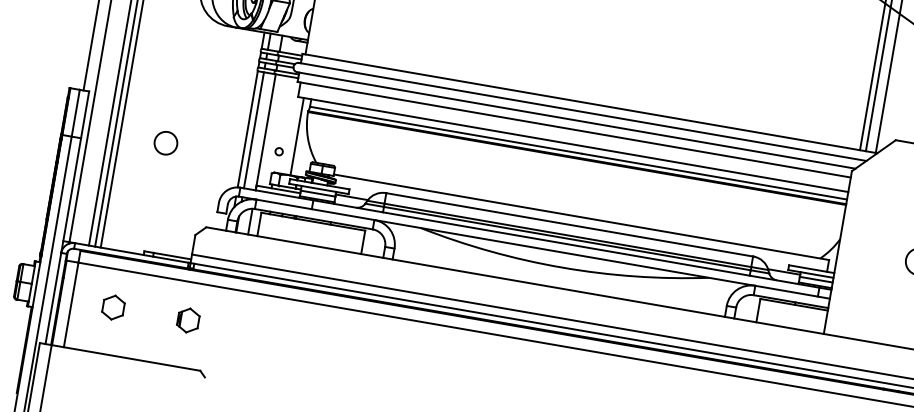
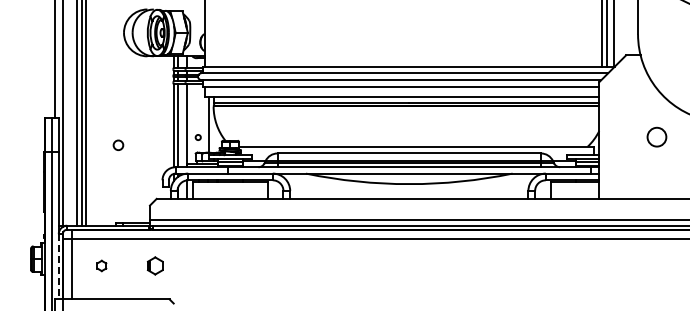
circle: (165, 143) -> (118, 145), size x0.6
line: (53, 297) -> (58, 266), solid -> dashed
part: (113, 306) -> (101, 265), size x0.6

